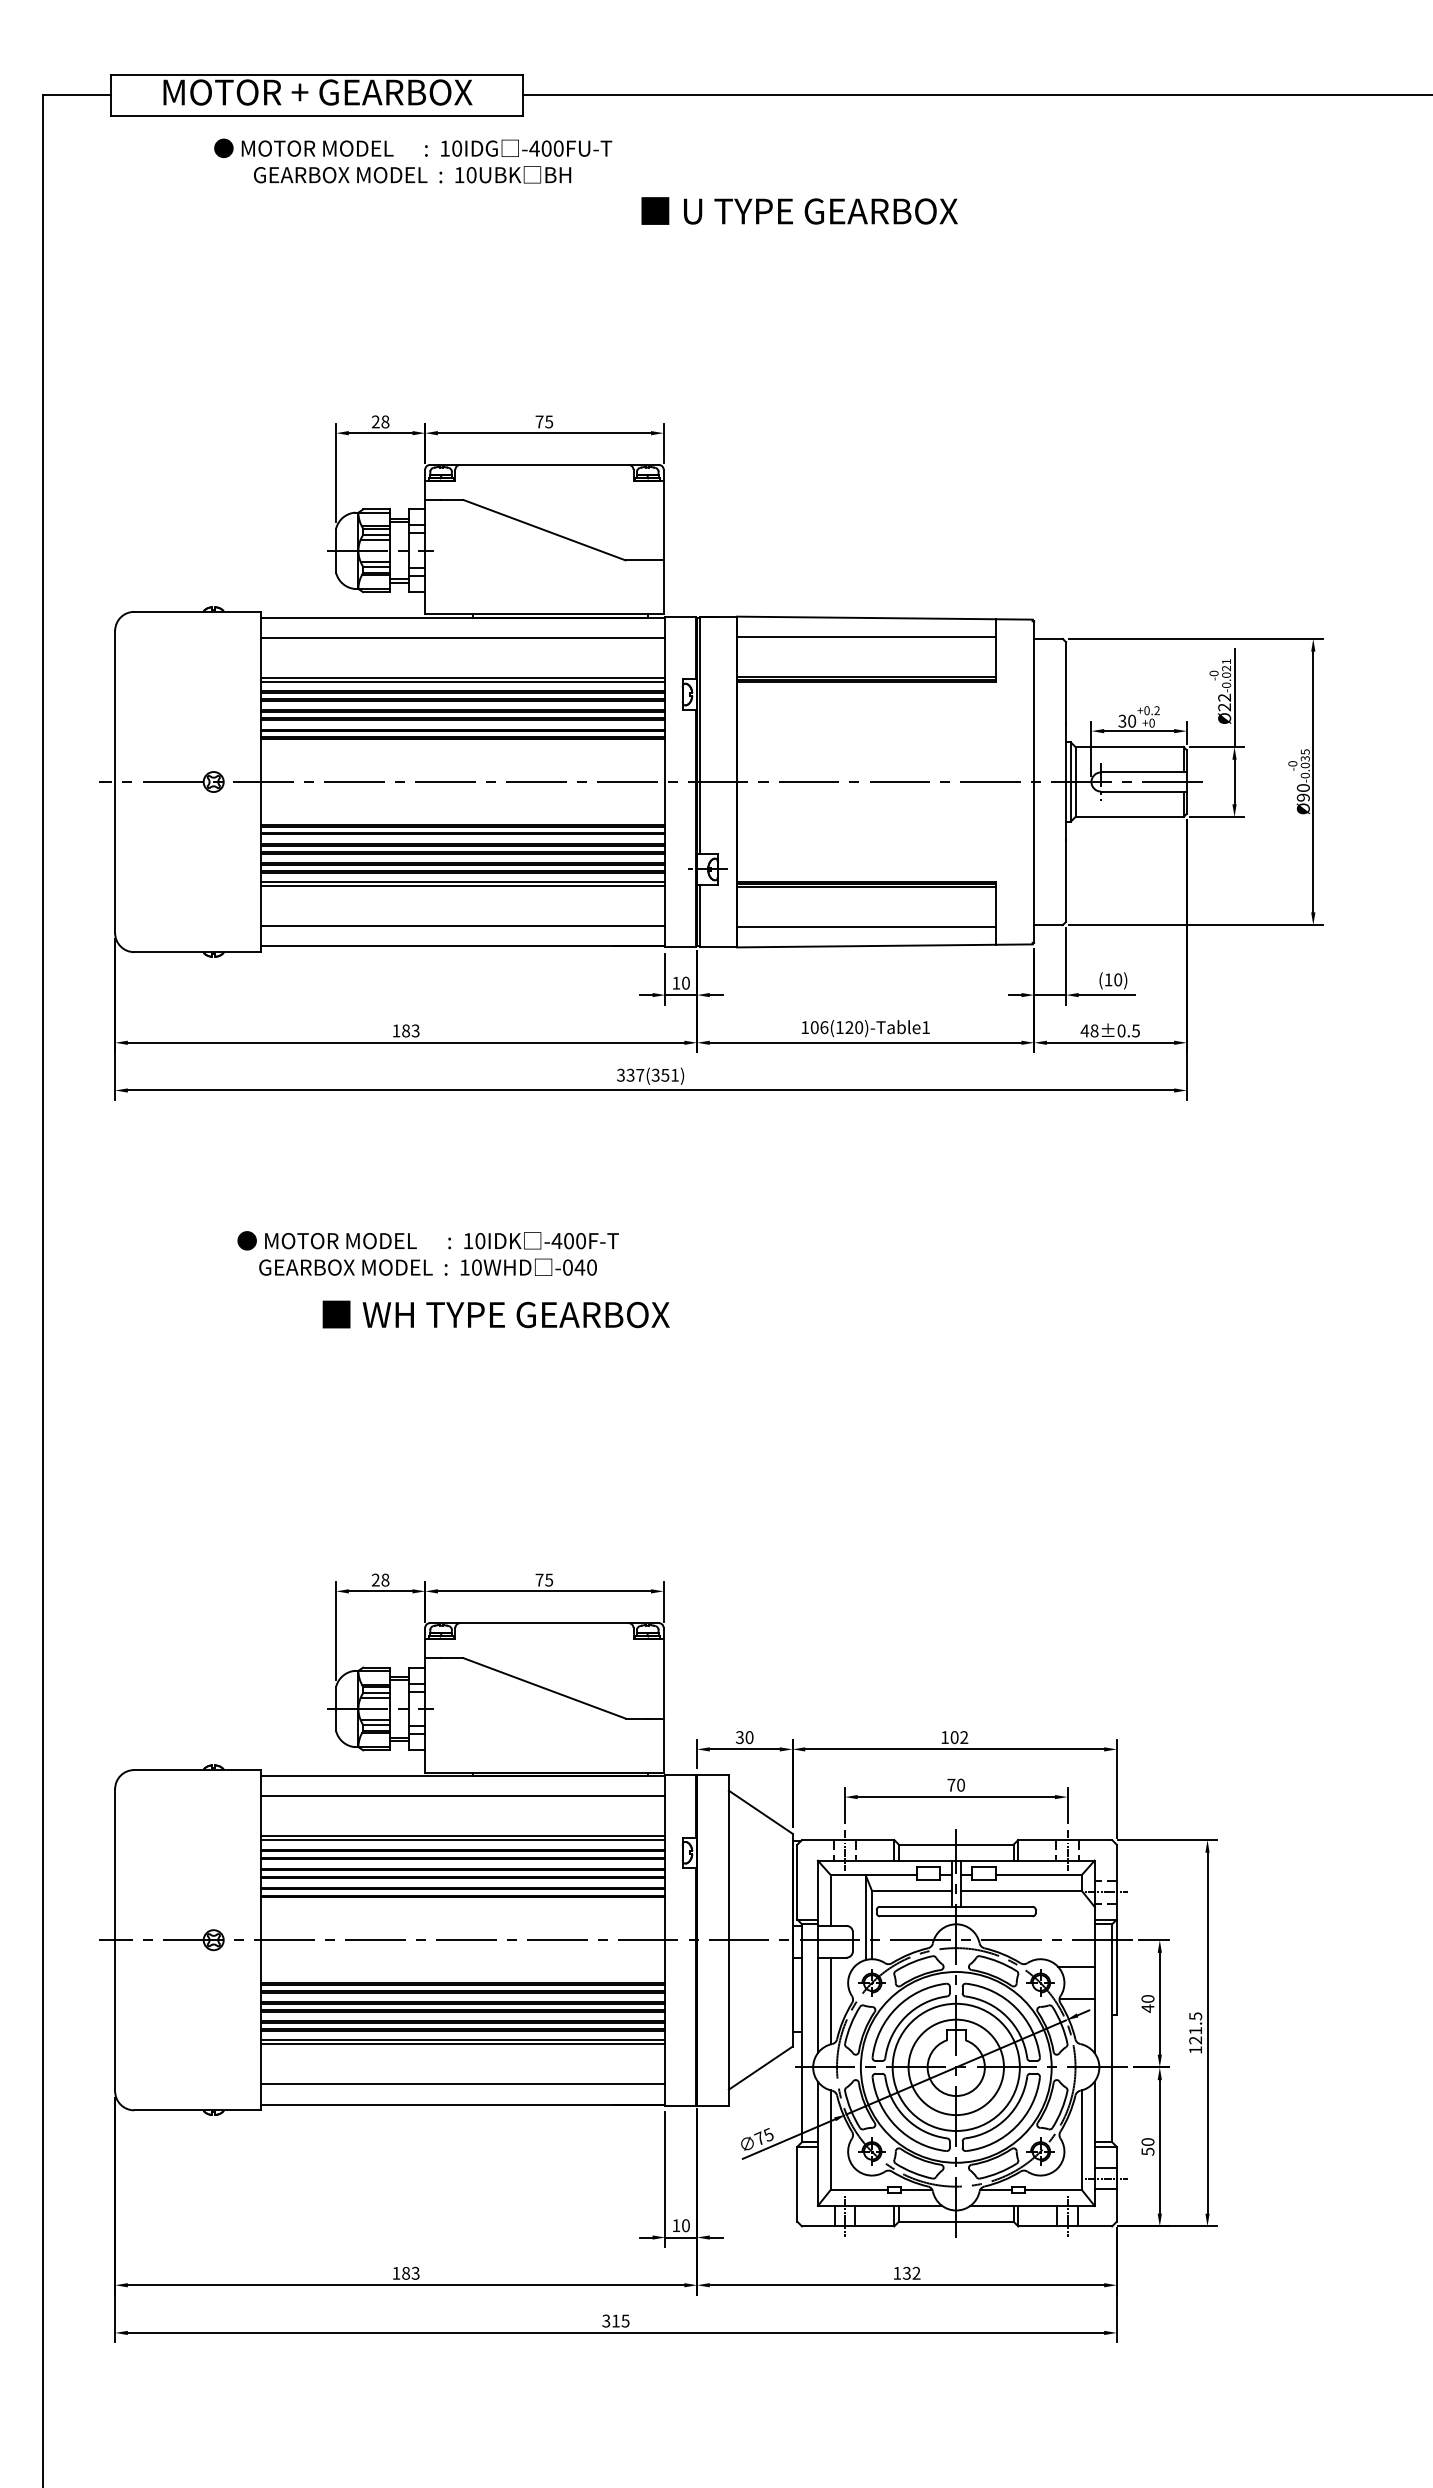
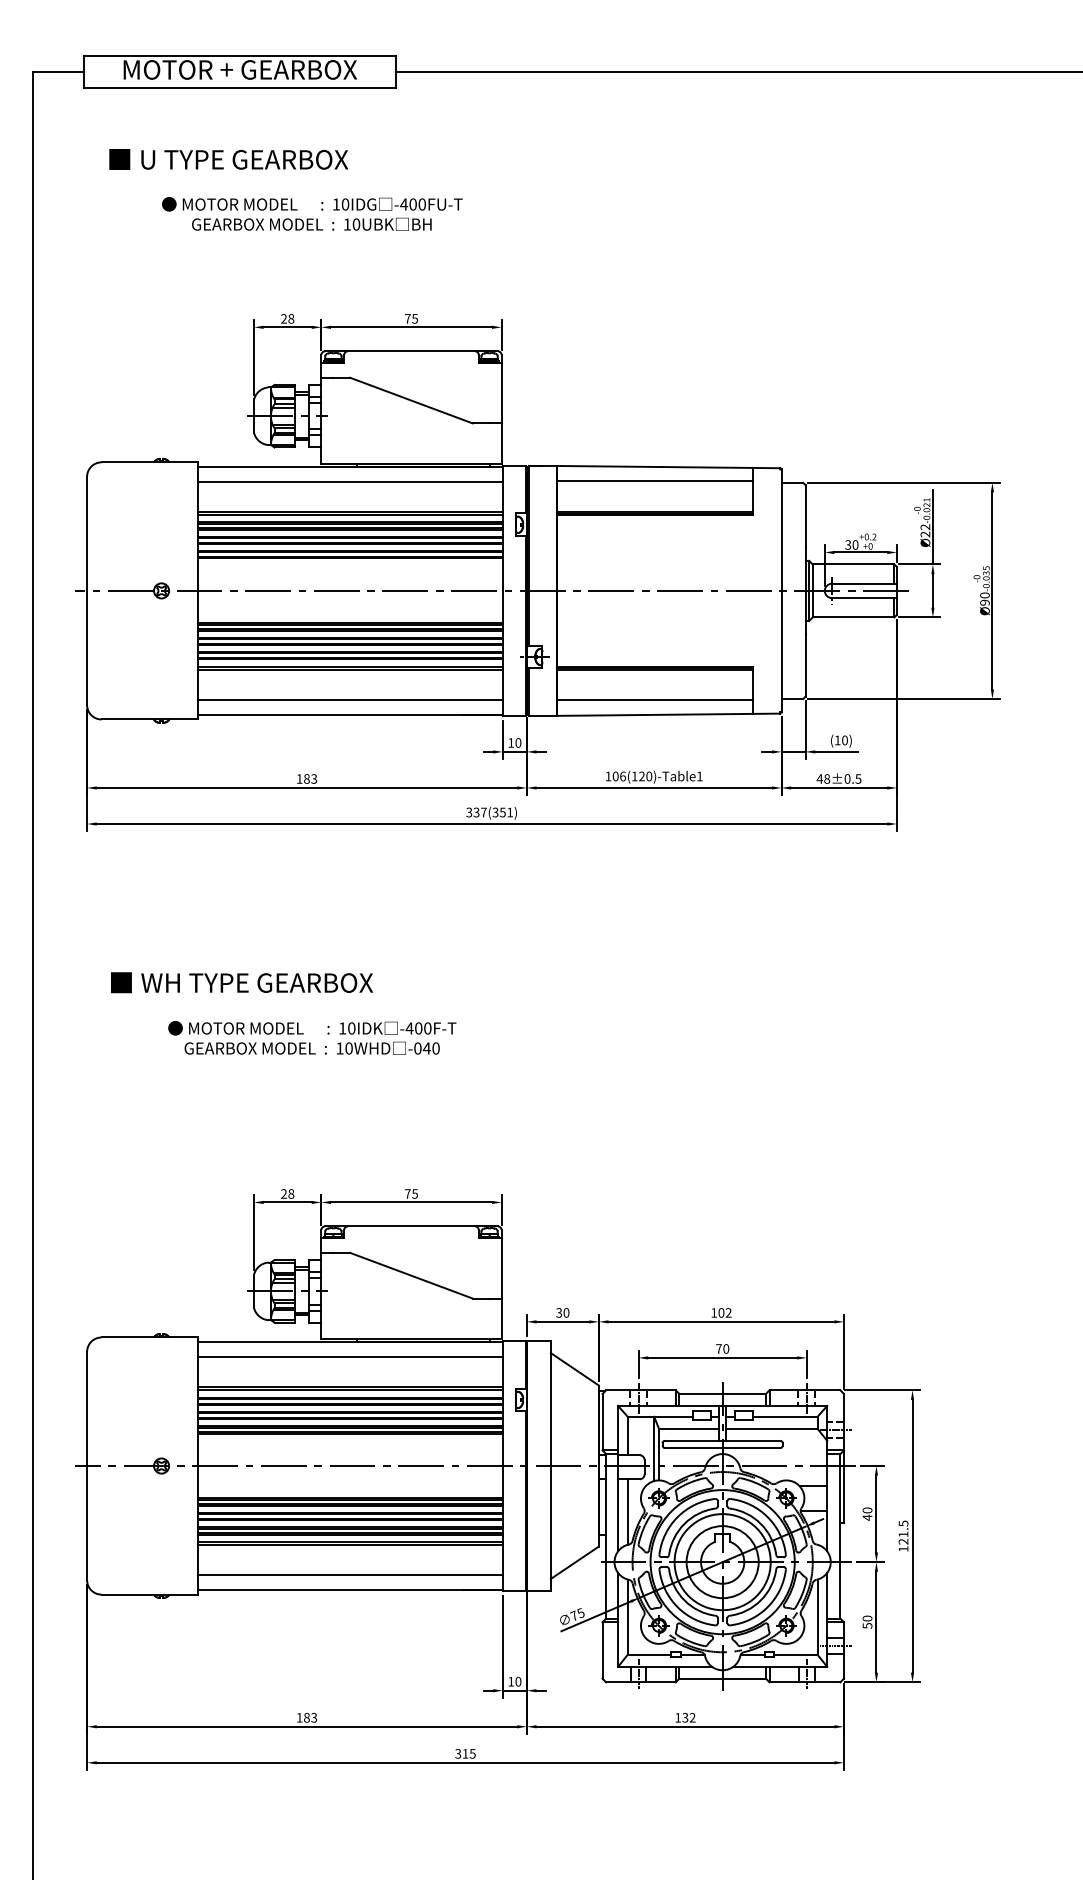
text: (413, 160) -> (312, 213), moved
text: (799, 210) -> (228, 159), moved
text: (427, 1253) -> (311, 1037), moved
text: (495, 1314) -> (241, 982), moved

